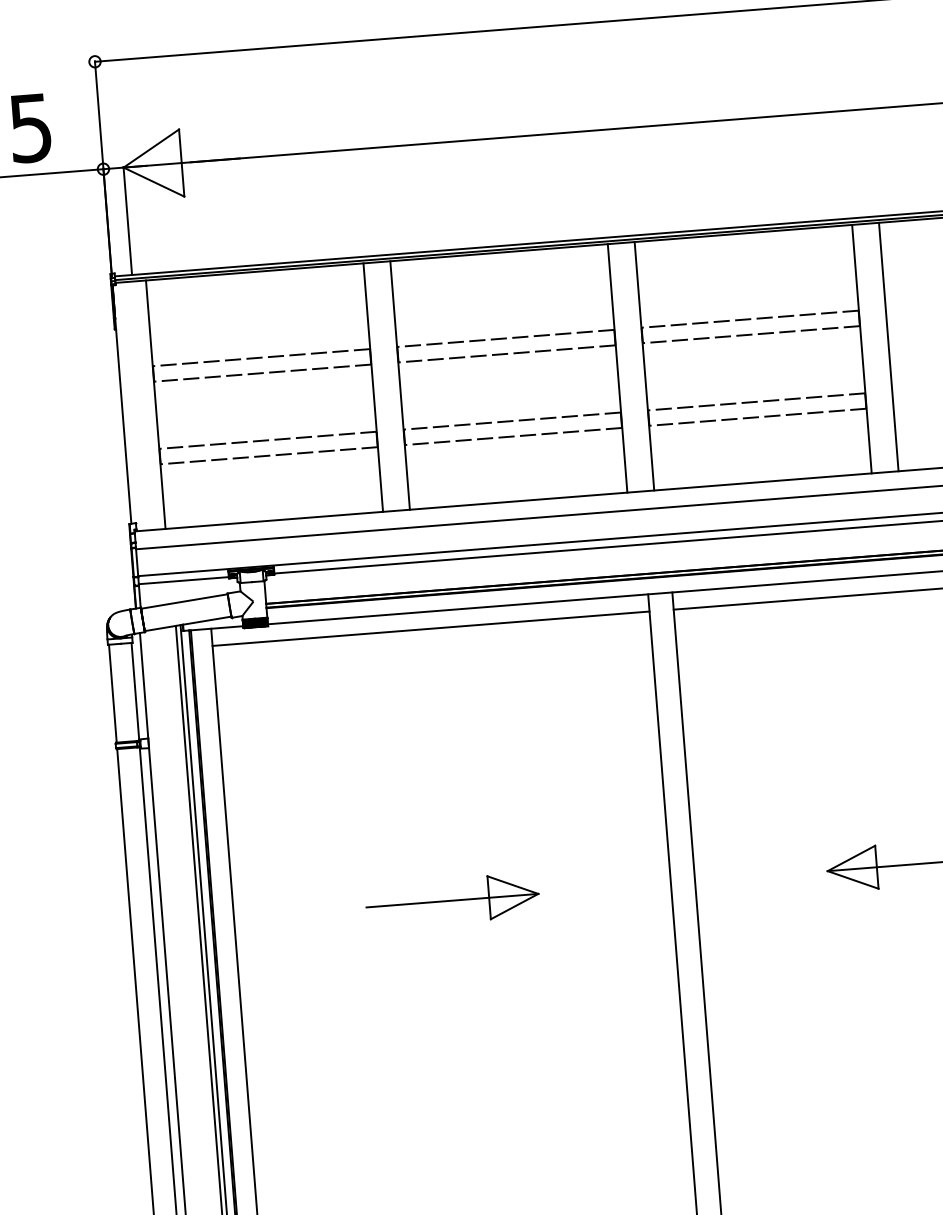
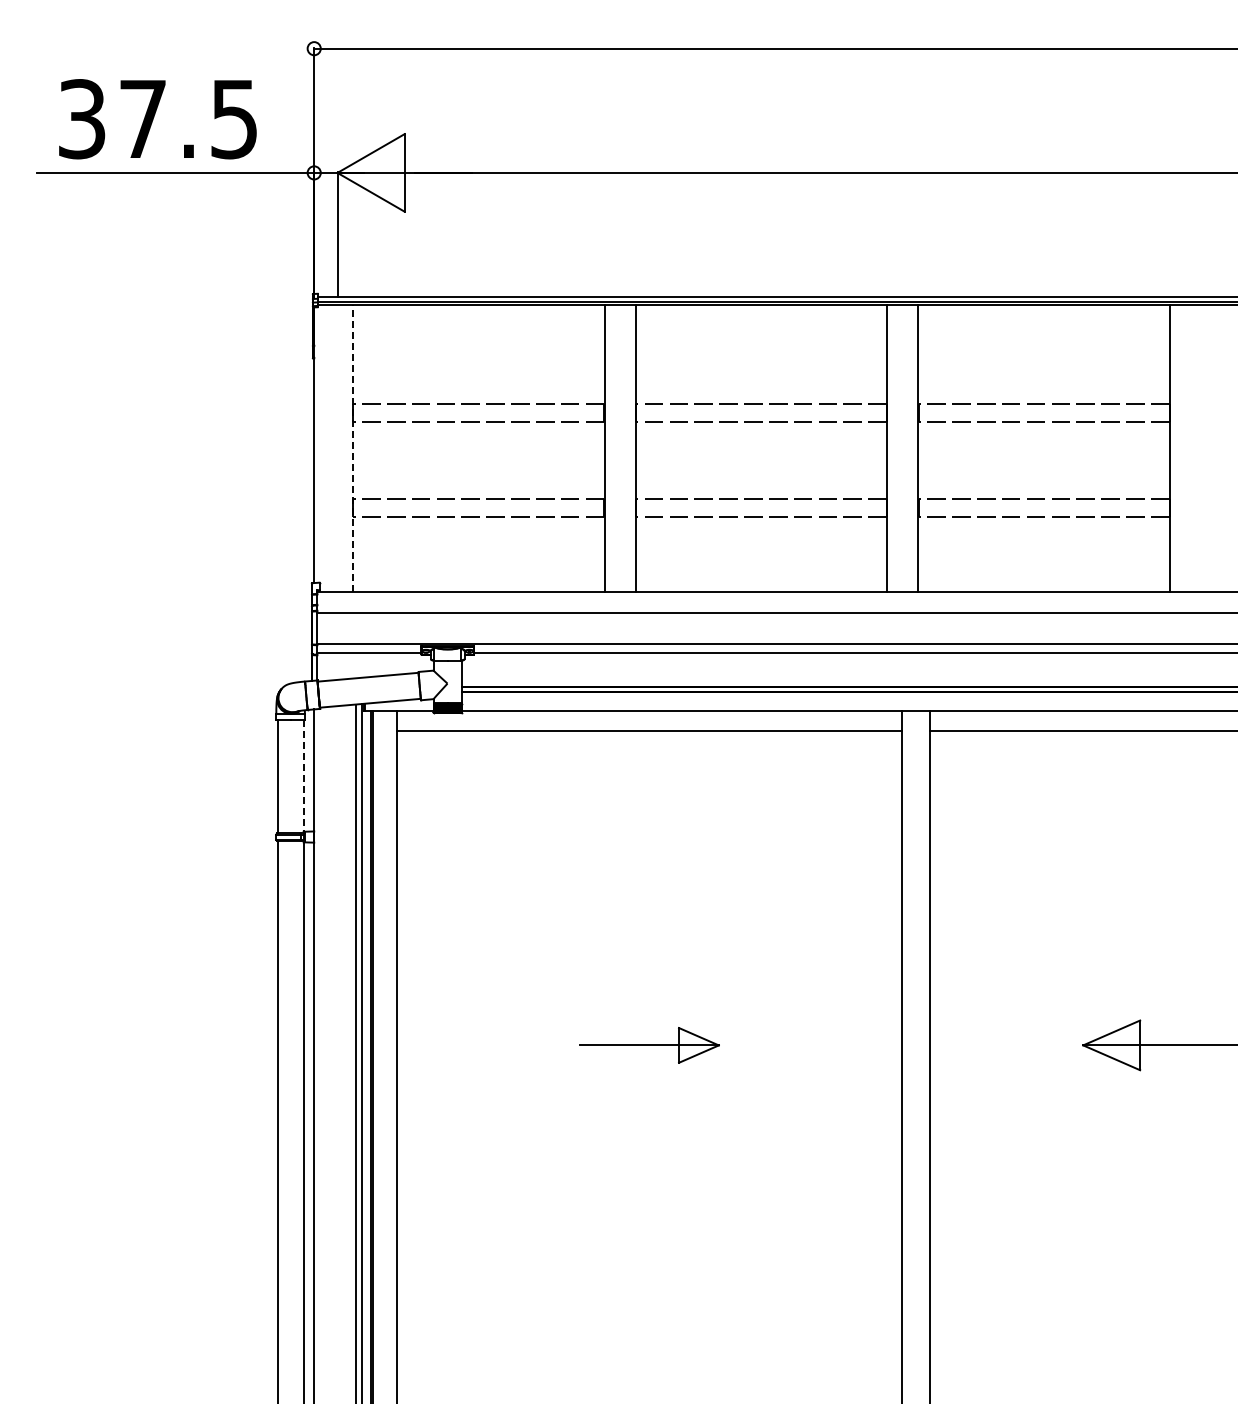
line: (888, 347) -> (1200, 448), removed
line: (156, 404) -> (353, 448), solid -> dashed
line: (135, 691) -> (303, 776), solid -> dashed
part: (452, 900) -> (649, 1045), size x0.7

